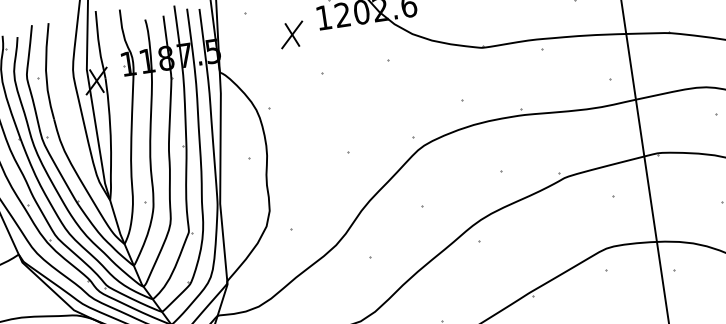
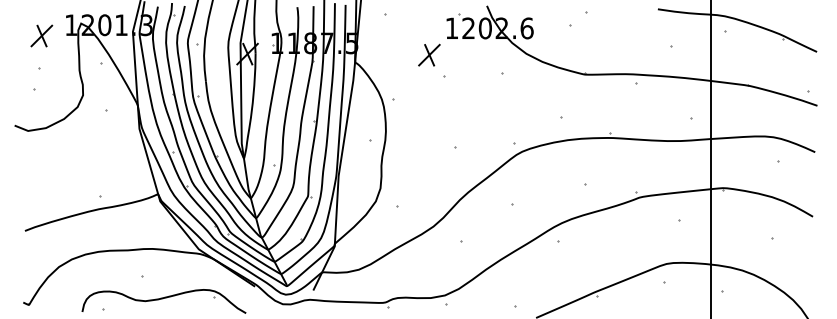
part: (292, 34) -> (429, 54), moved

